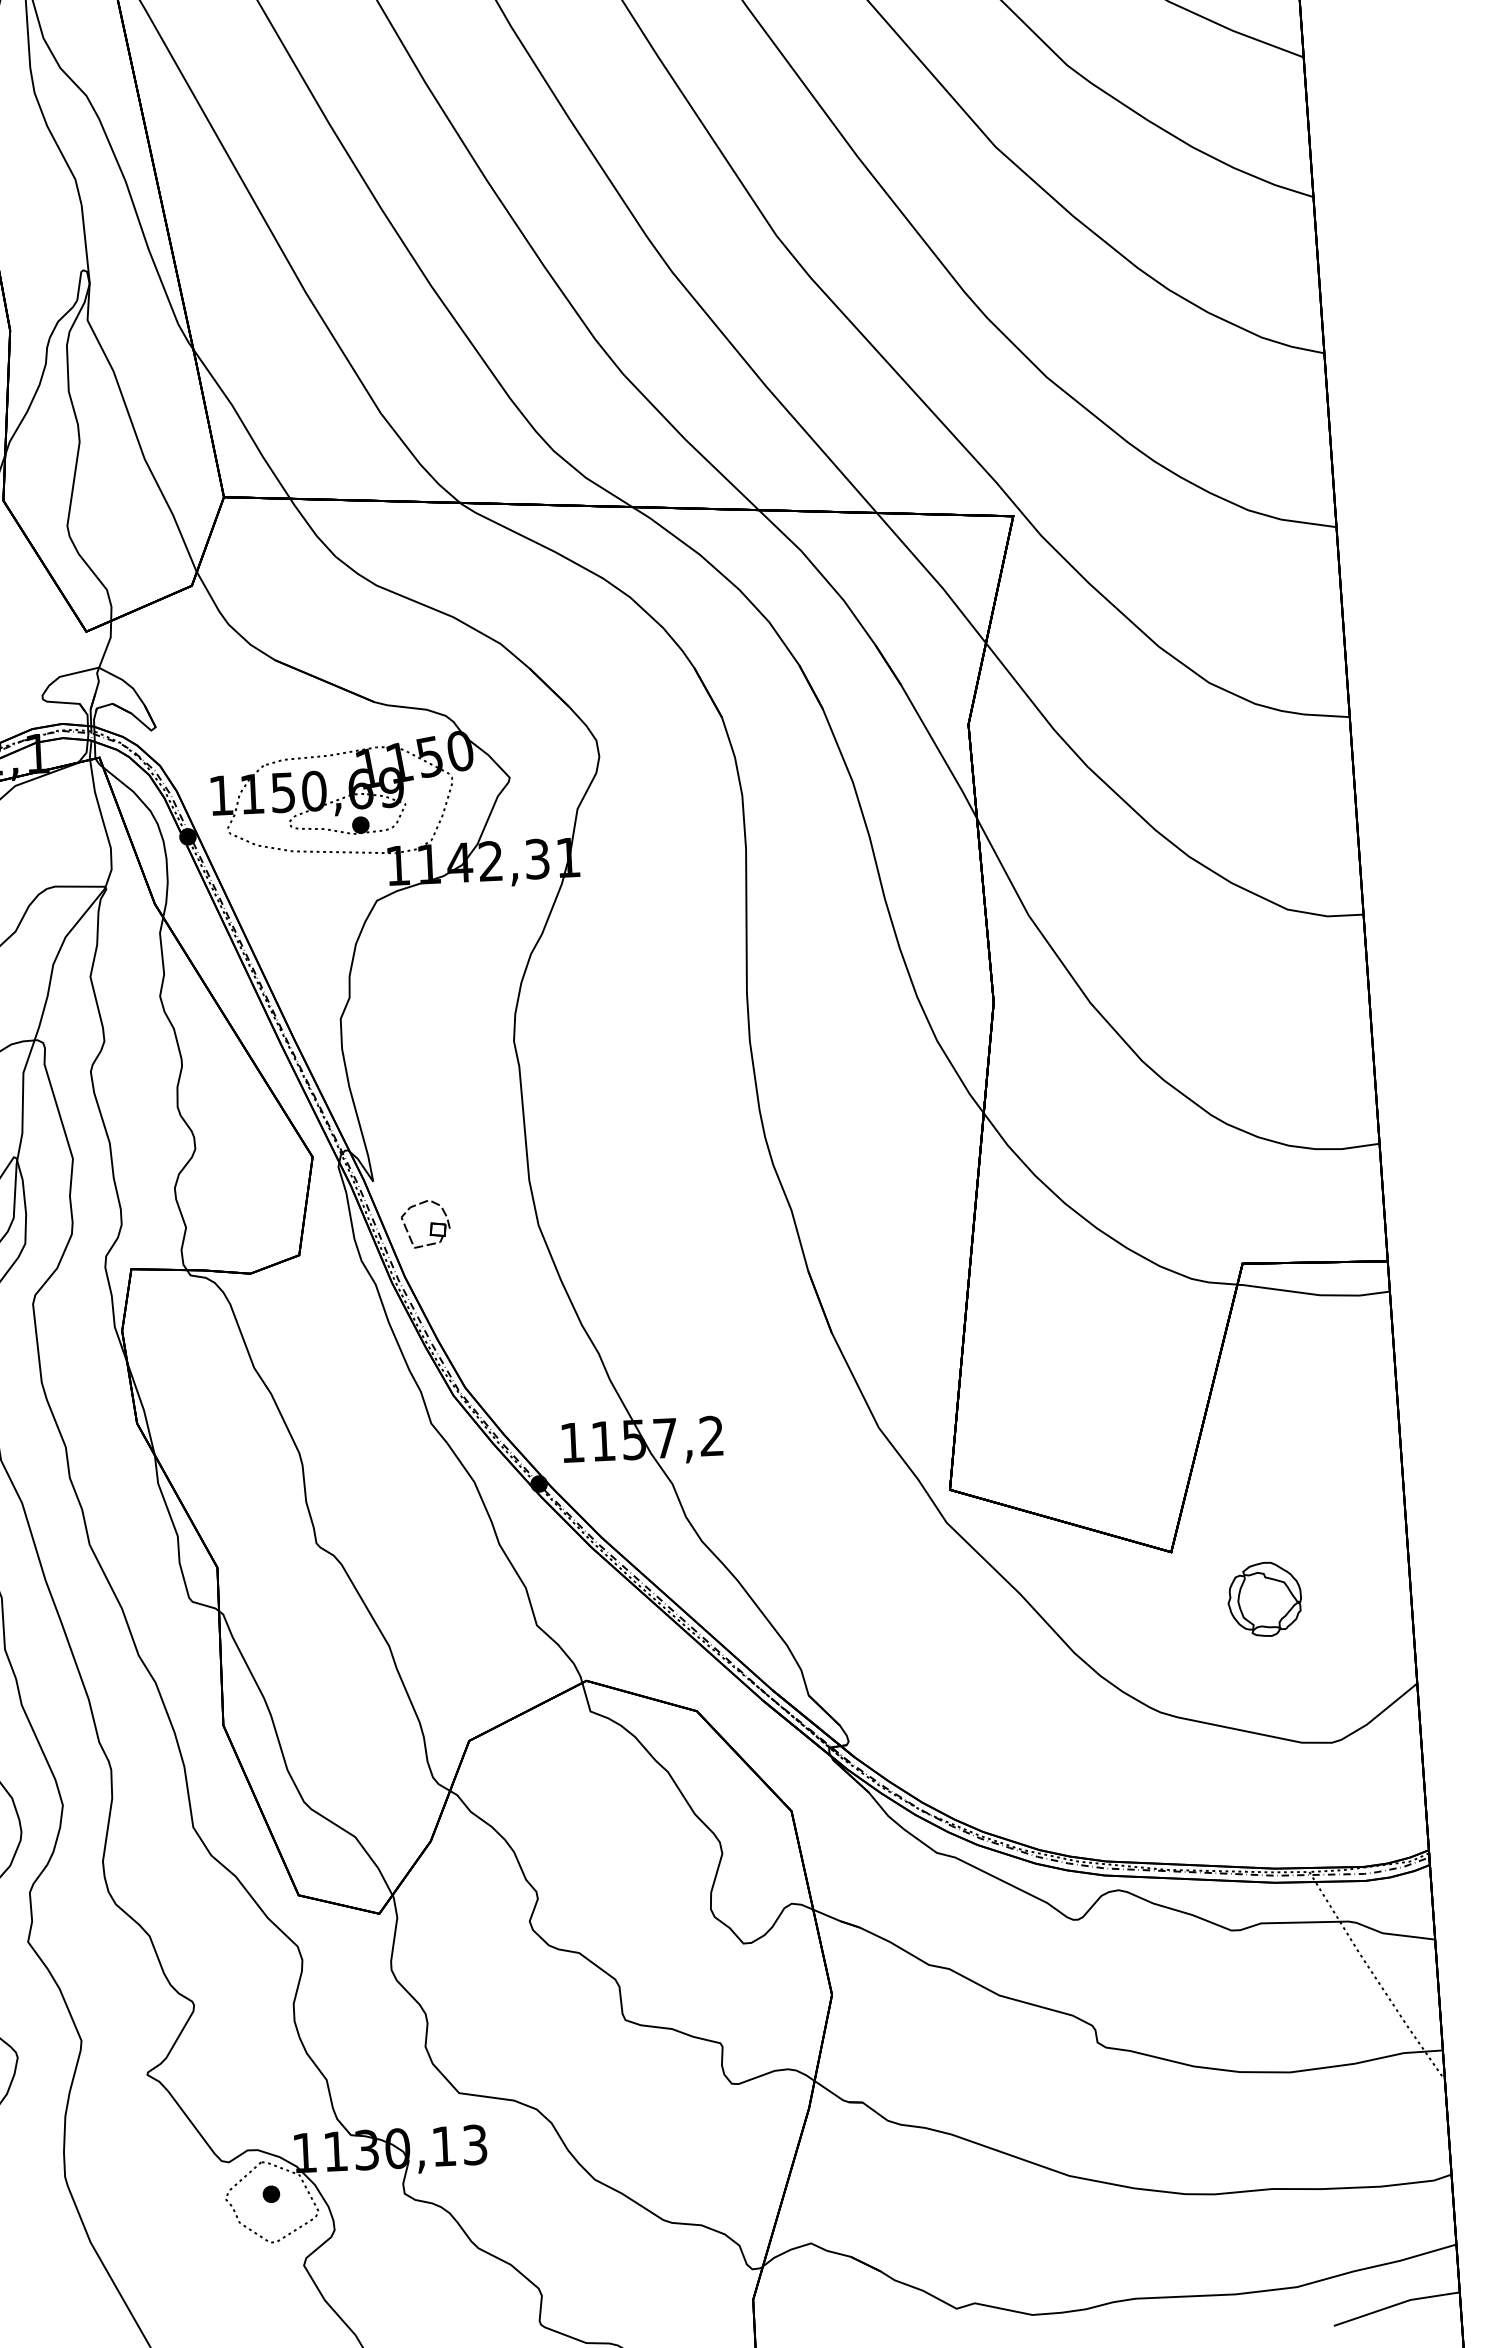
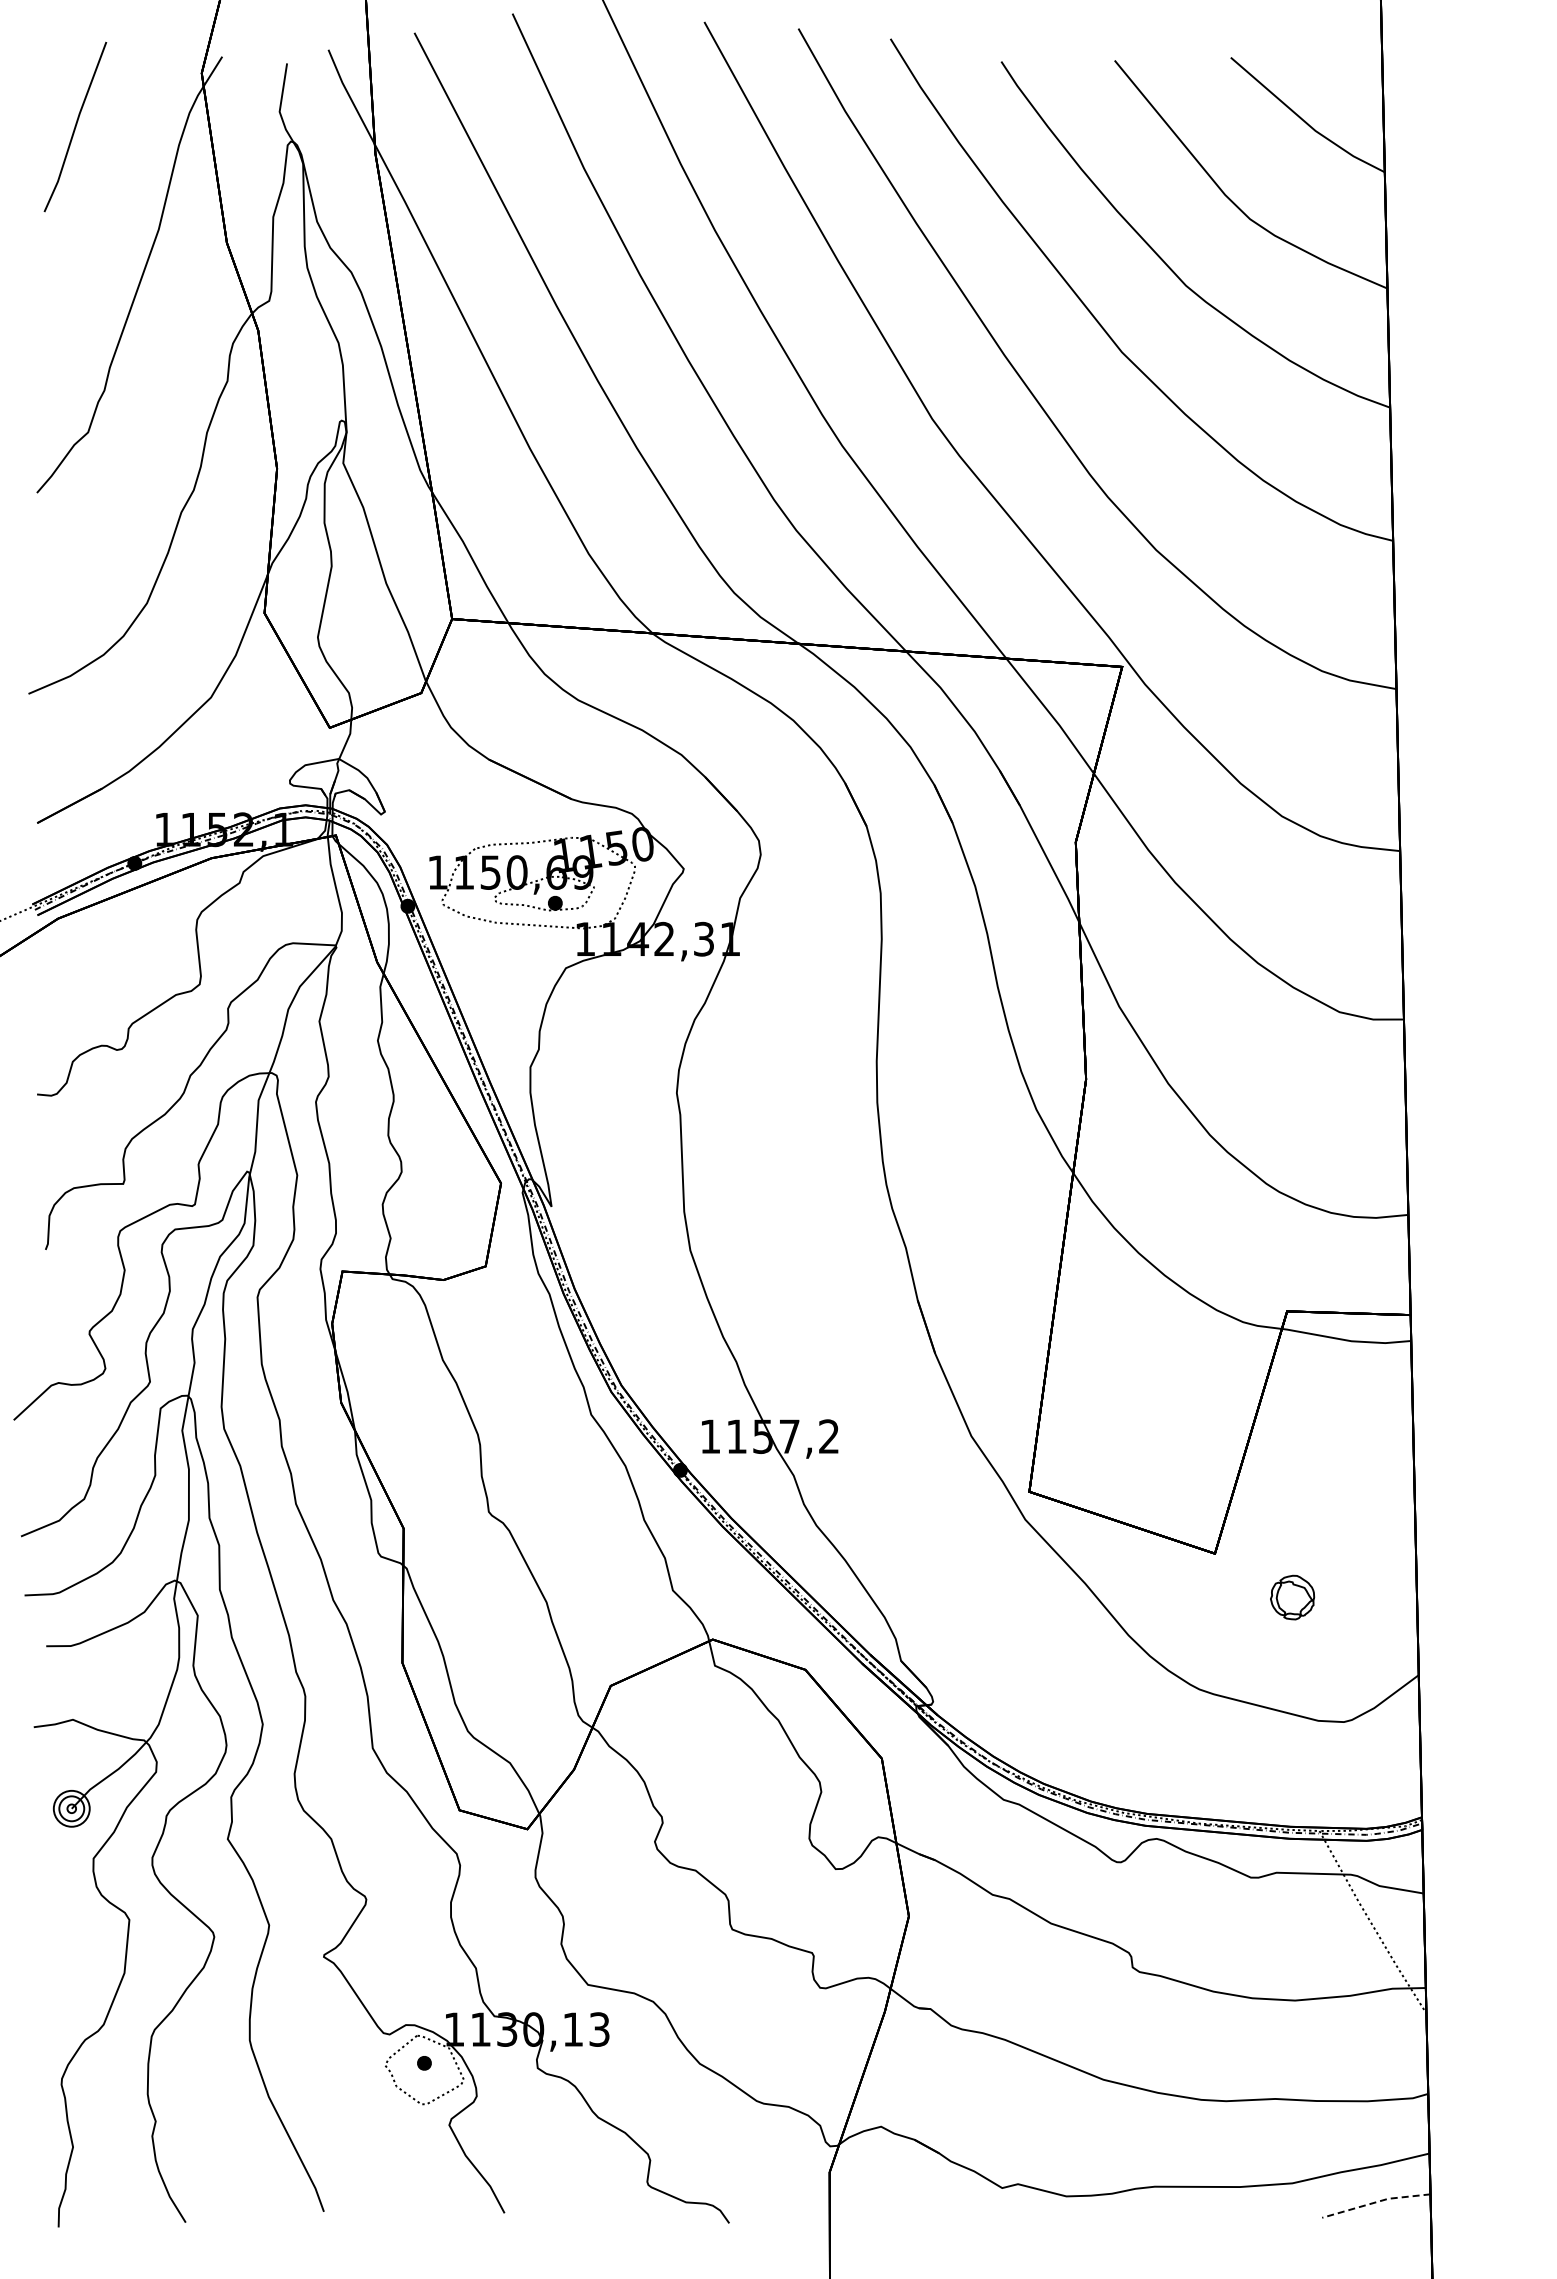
part: (425, 1223) -> (594, 1244), removed
part: (1264, 1599) -> (1292, 1597), size x0.7
line: (1396, 2304) -> (1376, 2202), solid -> dashed

